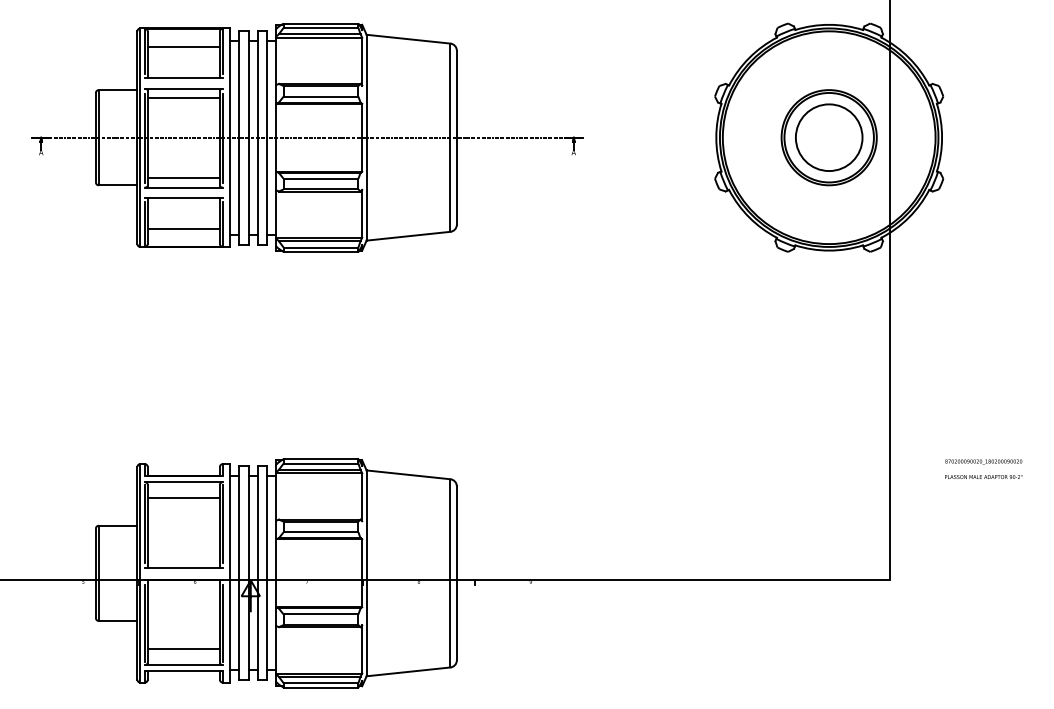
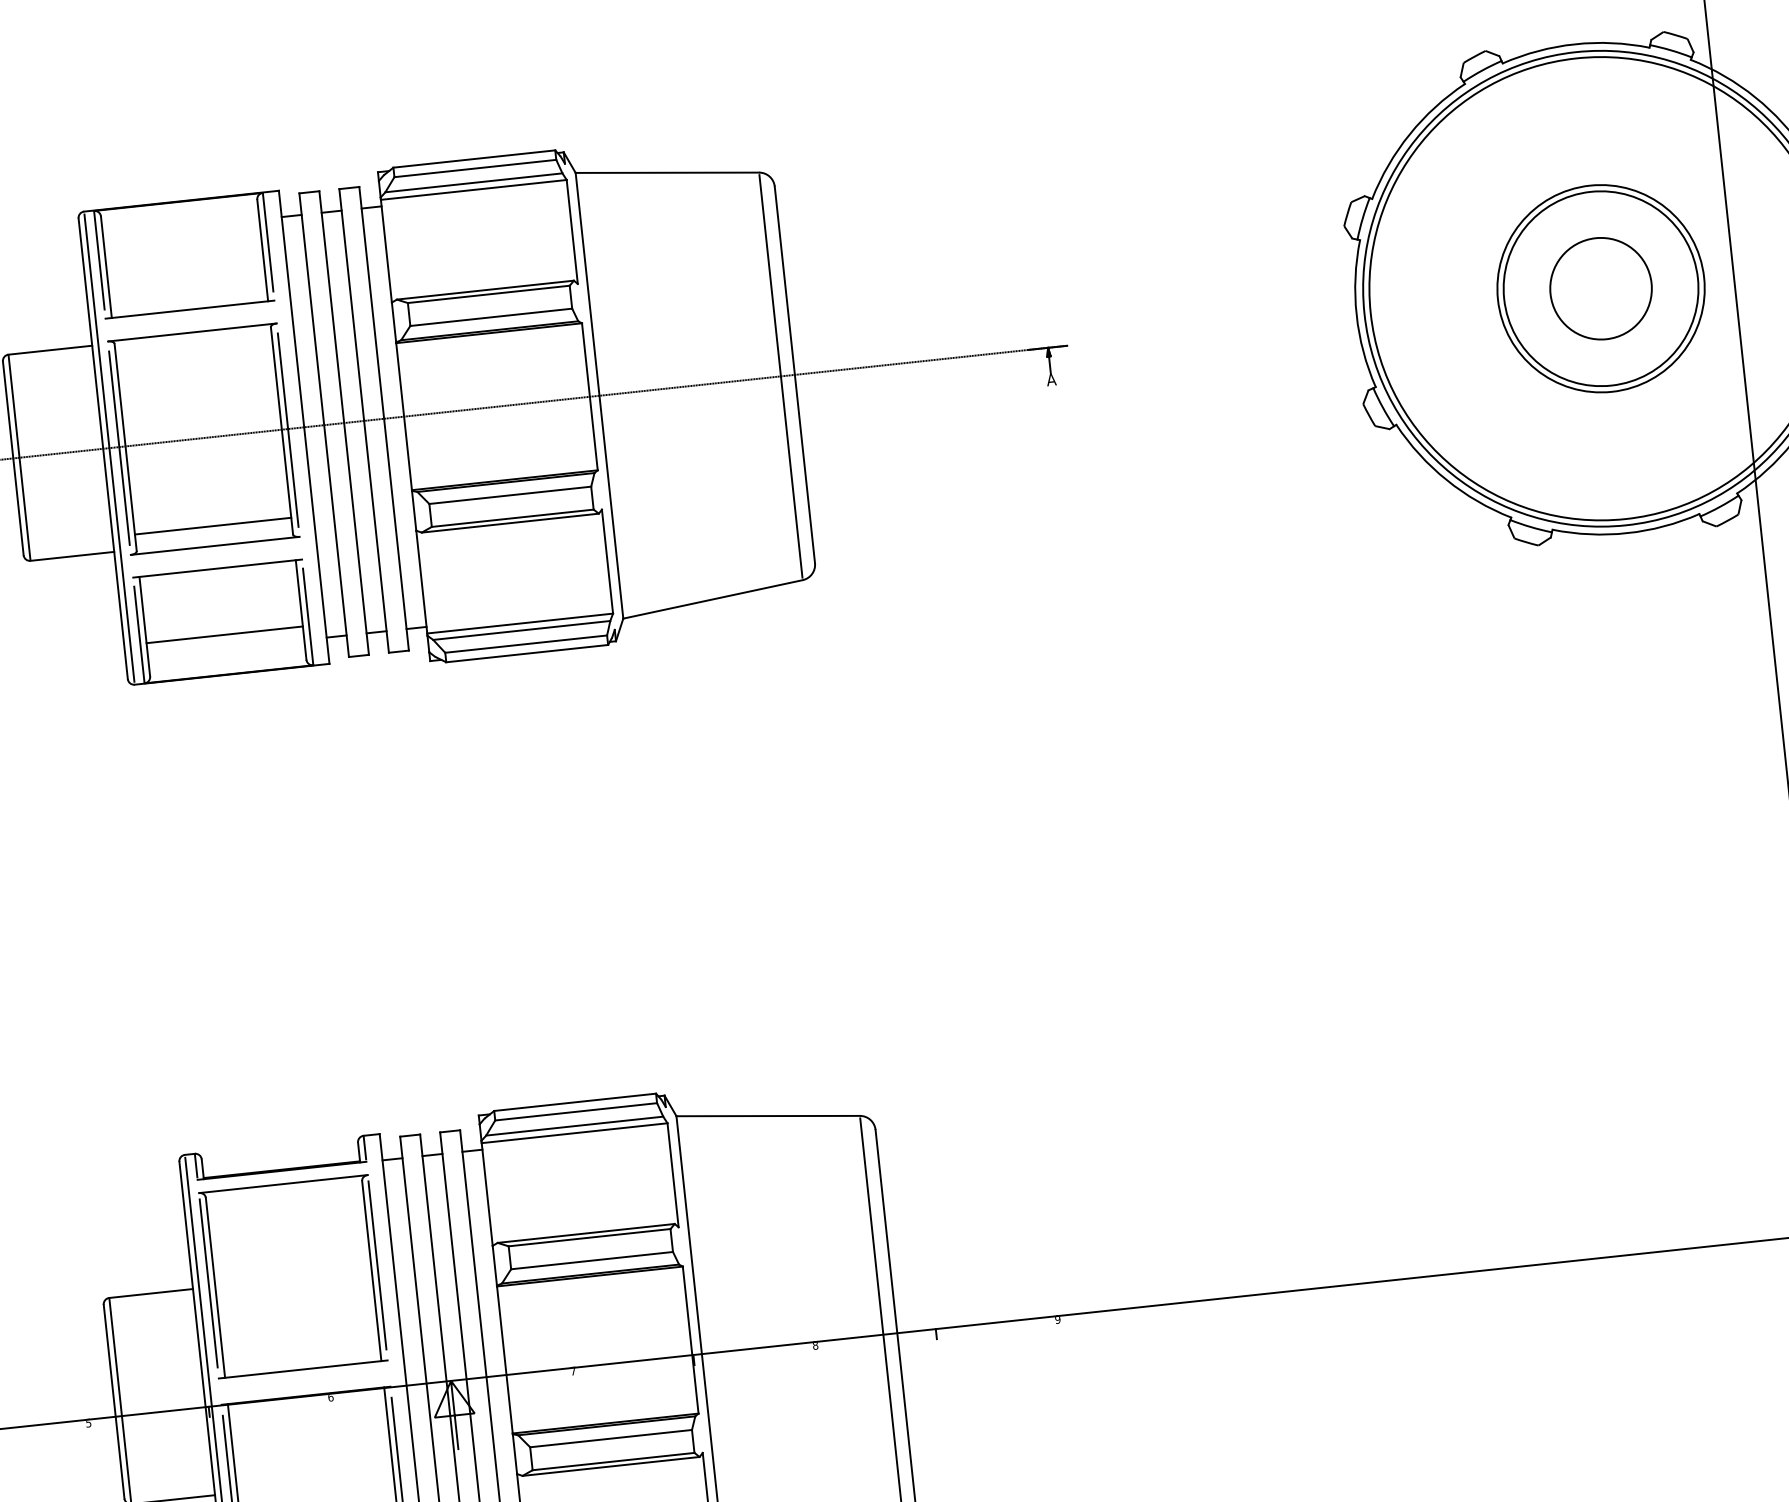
line: (183, 46) -> (181, 240), removed
line: (183, 98) -> (193, 353), removed
circle: (828, 137) -> (1599, 288), size x0.7
line: (183, 498) -> (286, 1219), removed

